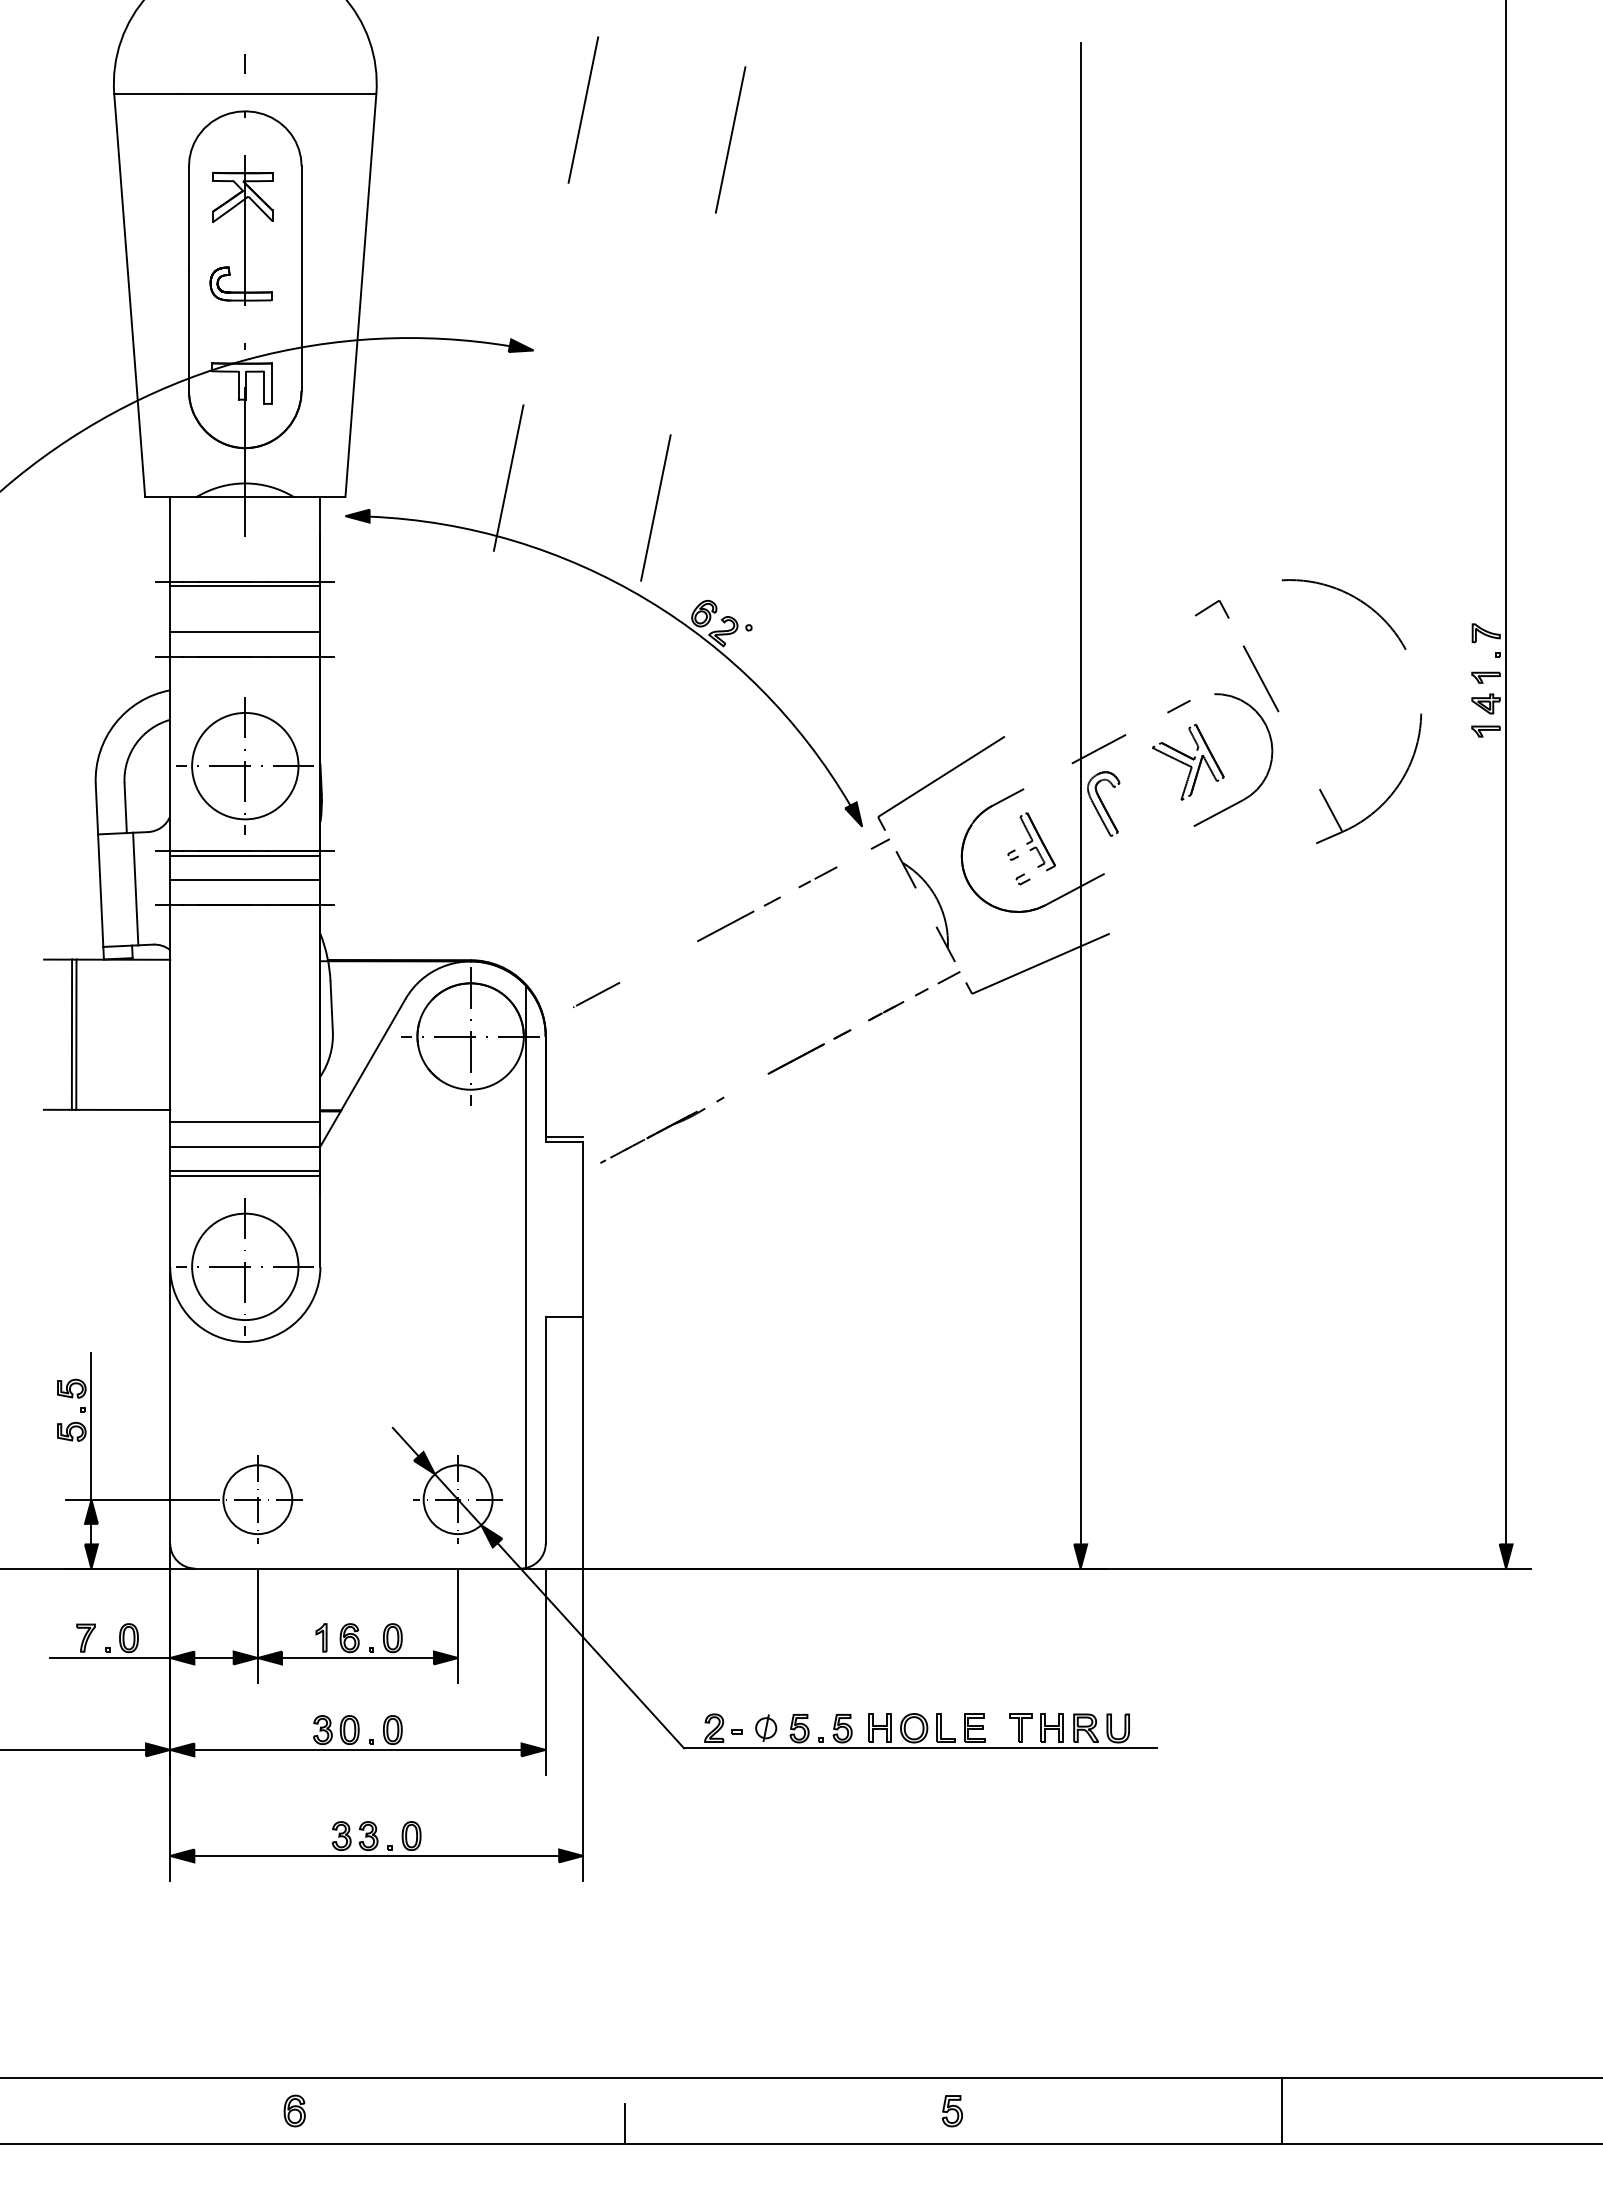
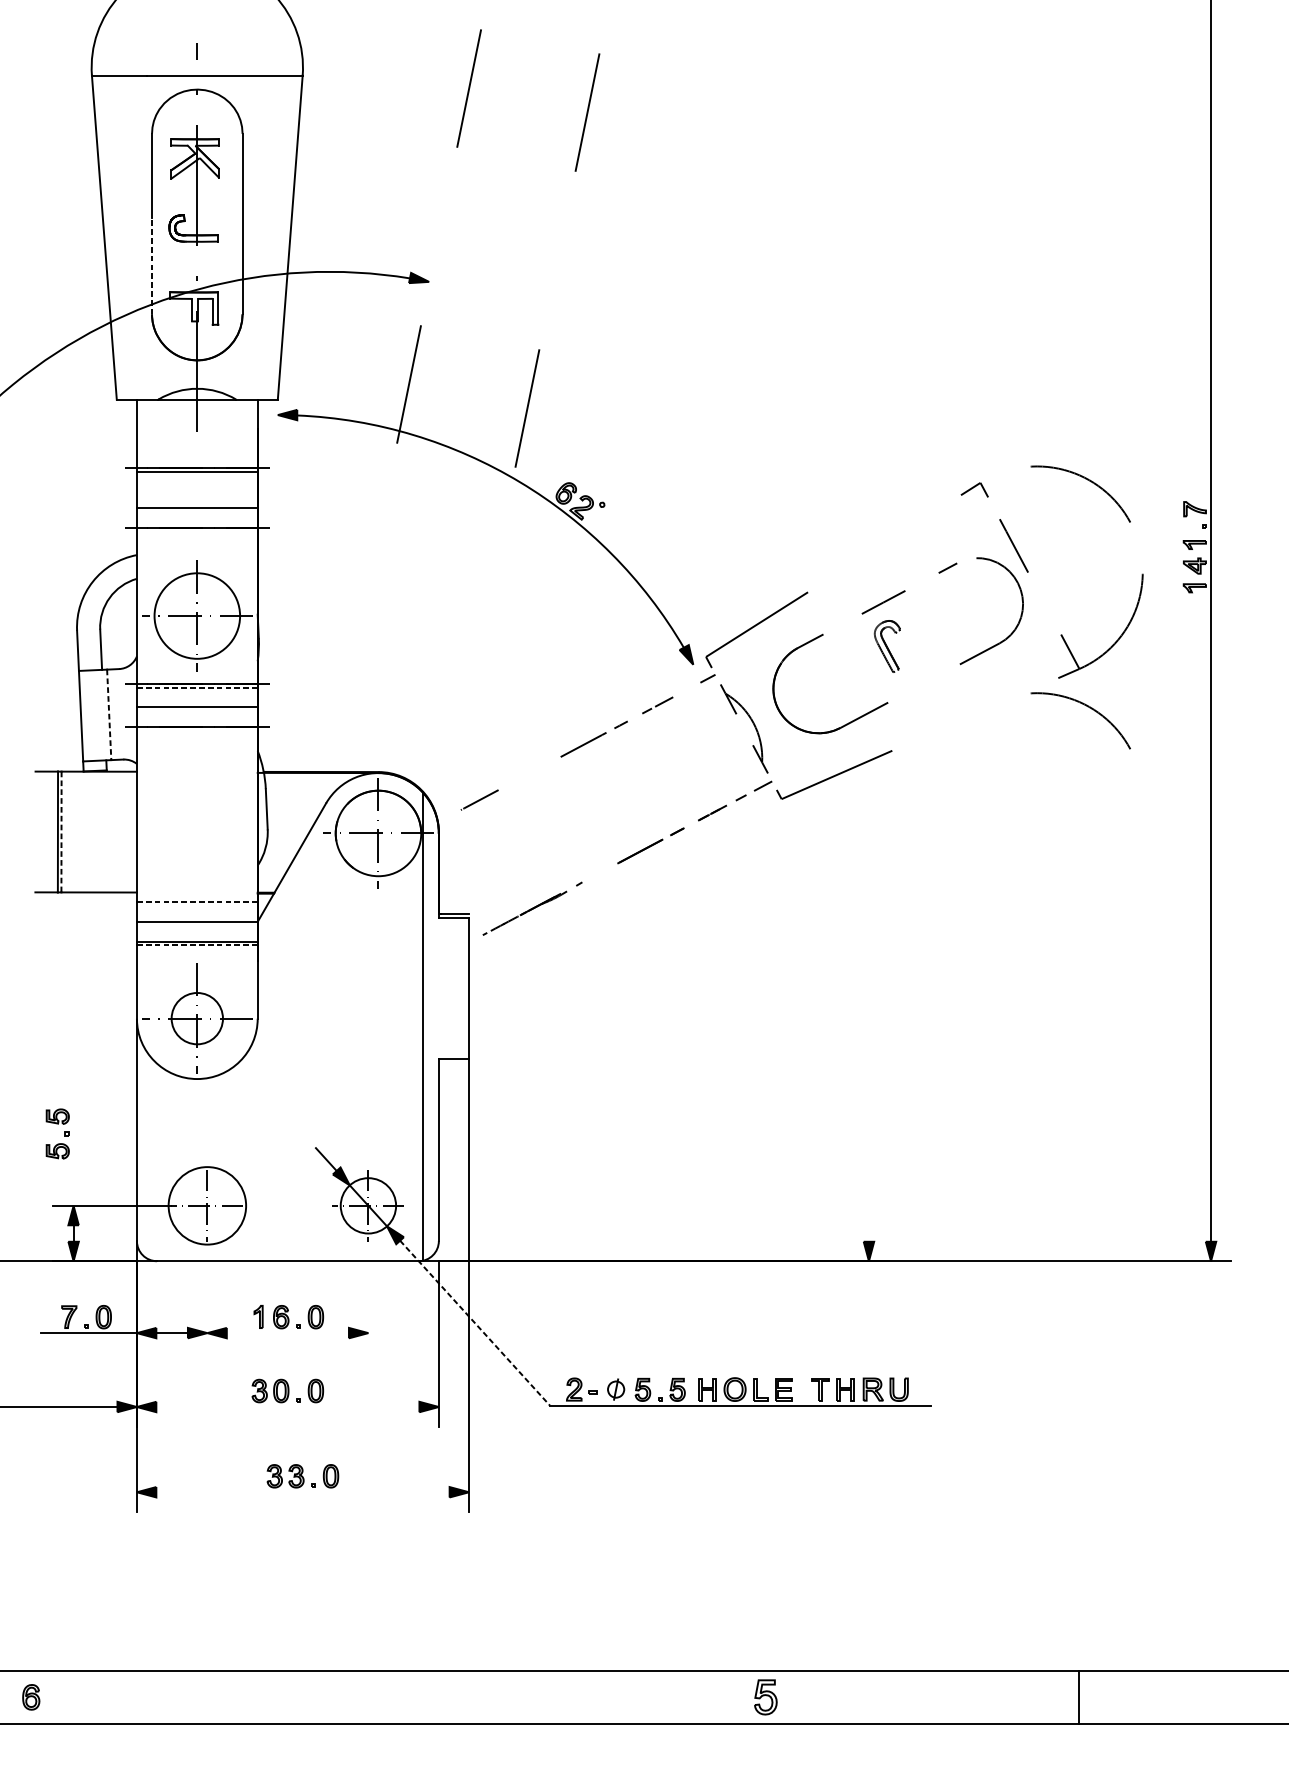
line: (188, 330) -> (151, 265), solid -> dashed
part: (1188, 762) -> (955, 613), removed
line: (1080, 793) -> (868, 638), removed
part: (1031, 848) -> (829, 682), removed
line: (244, 855) -> (196, 687), solid -> dashed
arc: (1352, 879) -> (1087, 707), added
line: (135, 889) -> (109, 715), solid -> dashed
line: (76, 1035) -> (61, 832), solid -> dashed
line: (244, 1122) -> (196, 902), solid -> dashed
line: (244, 1175) -> (196, 945), solid -> dashed
circle: (245, 1266) -> (197, 1018), size x0.6
line: (91, 1426) -> (73, 1146), removed
circle: (257, 1499) -> (207, 1205), size x1.4
line: (257, 1626) -> (207, 1307), removed
line: (458, 1626) -> (368, 1307), removed
line: (590, 1645) -> (474, 1323), solid -> dashed
line: (357, 1658) -> (287, 1333), removed
line: (357, 1749) -> (287, 1406), removed
line: (376, 1855) -> (302, 1491), removed
part: (294, 2110) -> (31, 1696), moved
line: (1282, 2110) -> (1079, 1696), moved
part: (952, 2111) -> (765, 1697), size x1.4
line: (624, 2123) -> (502, 1707), removed

